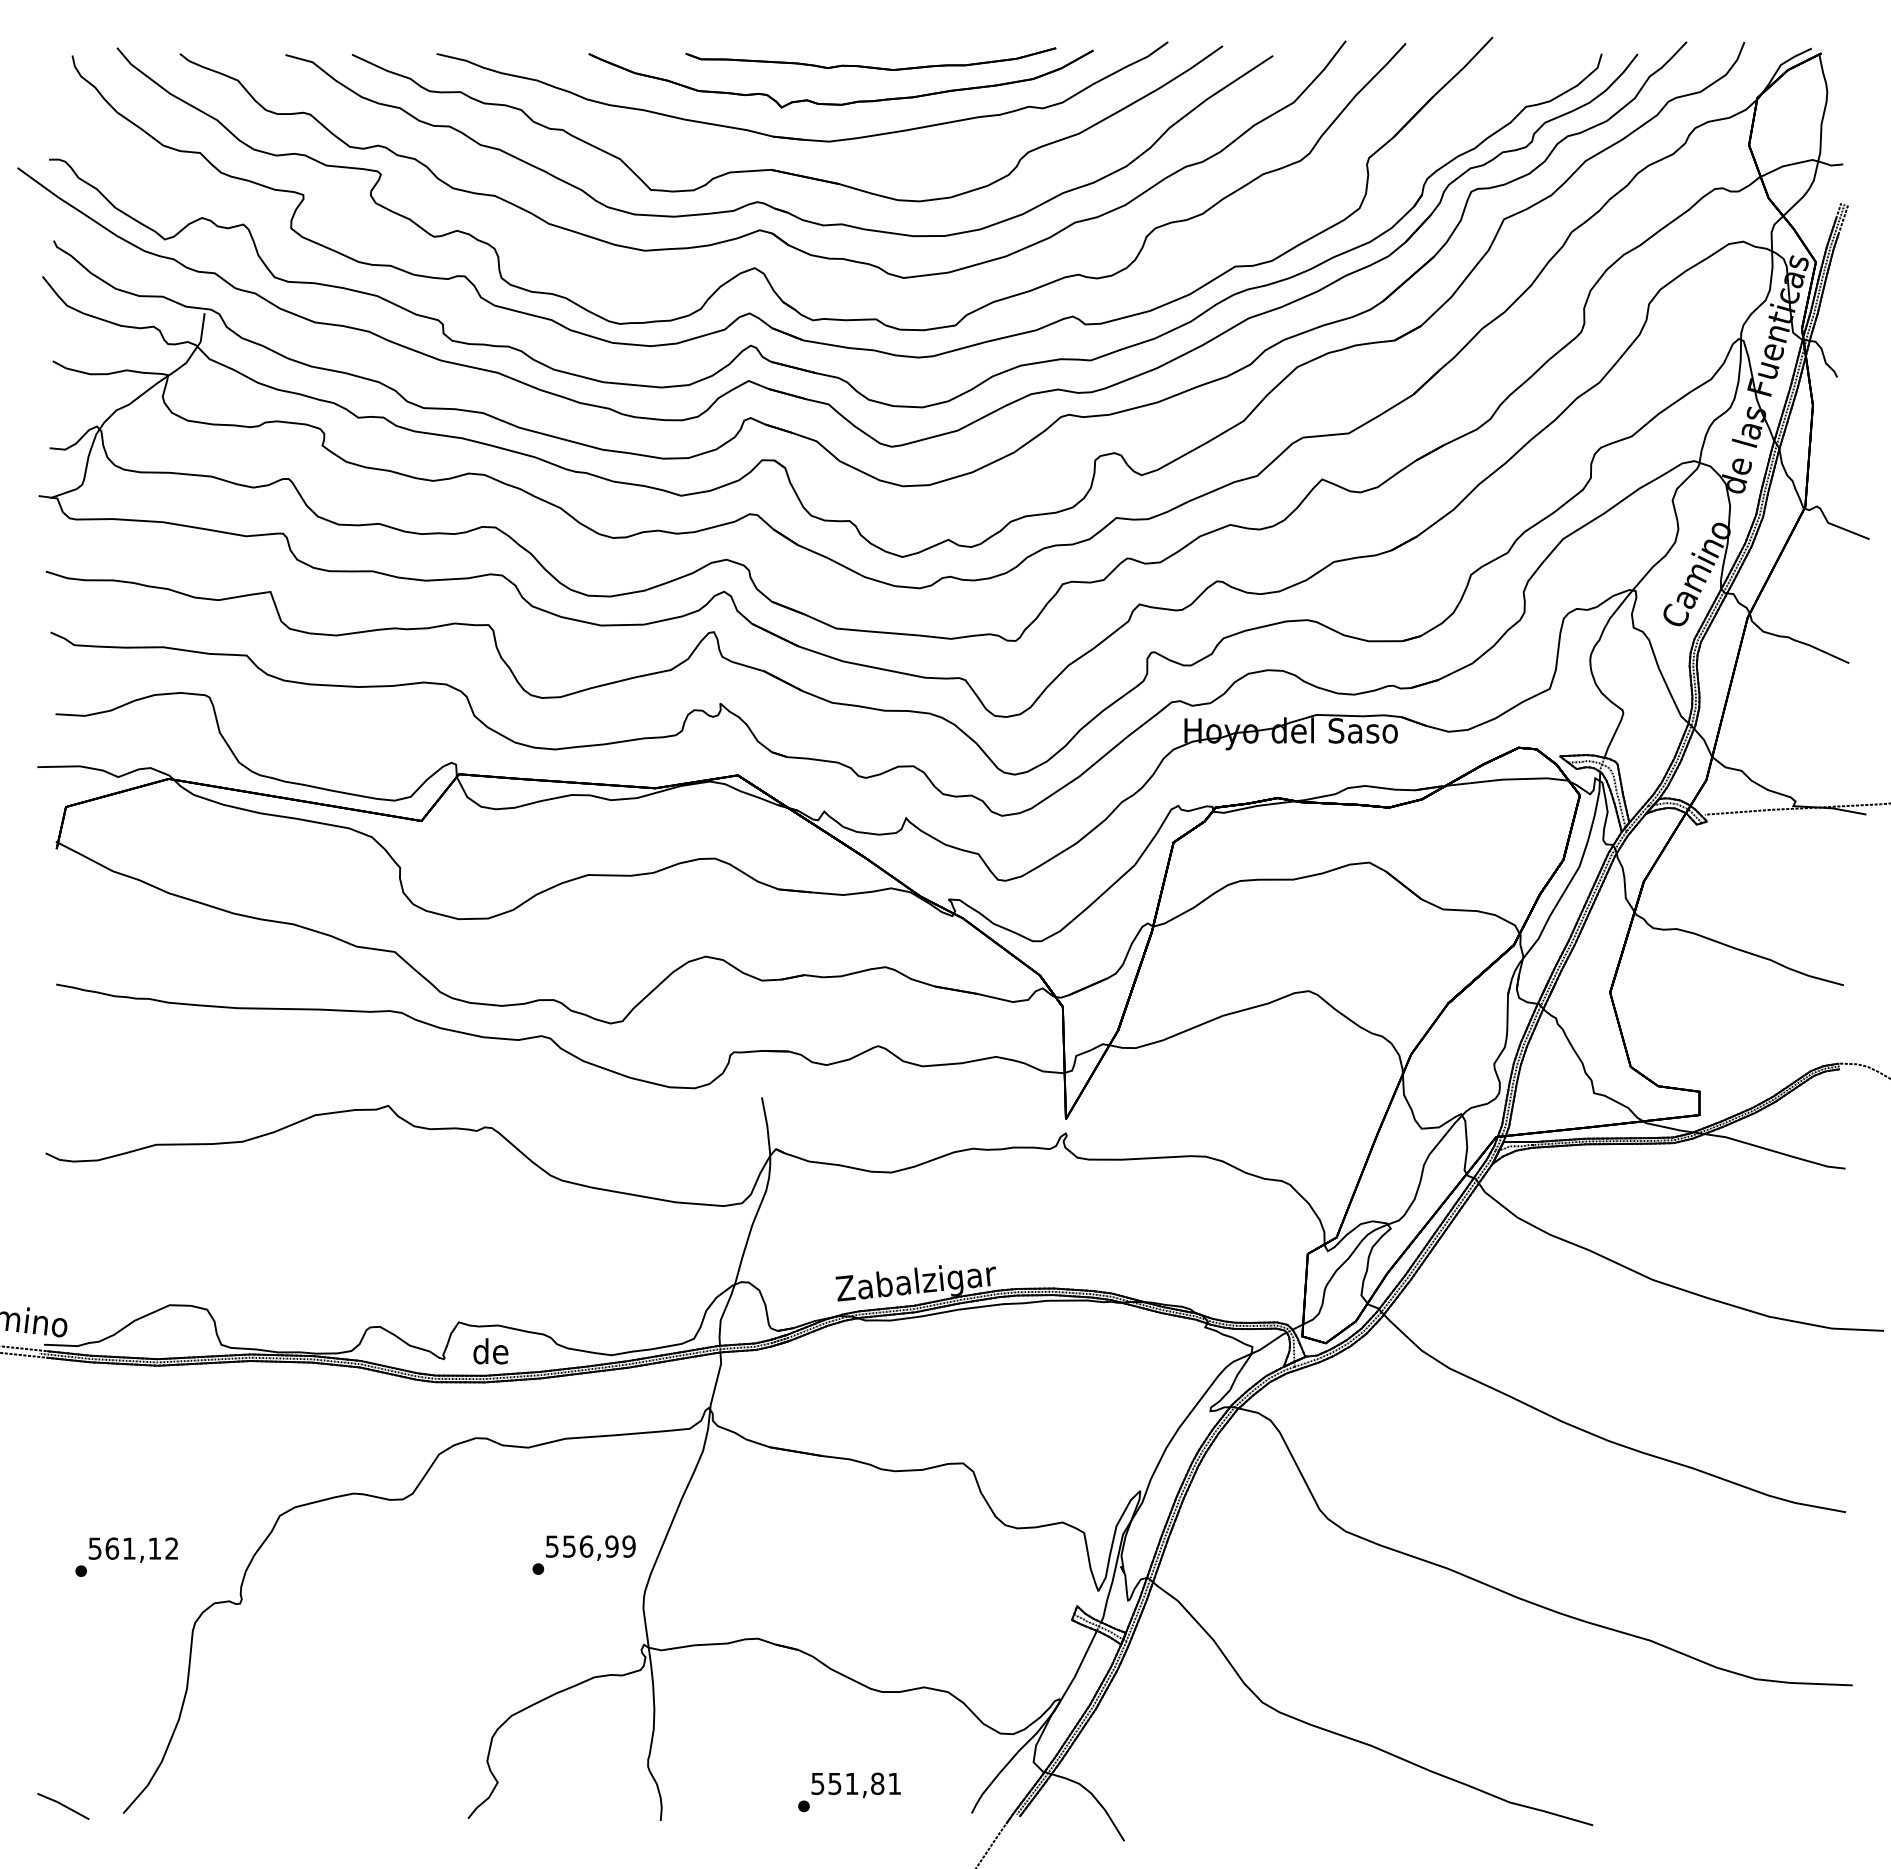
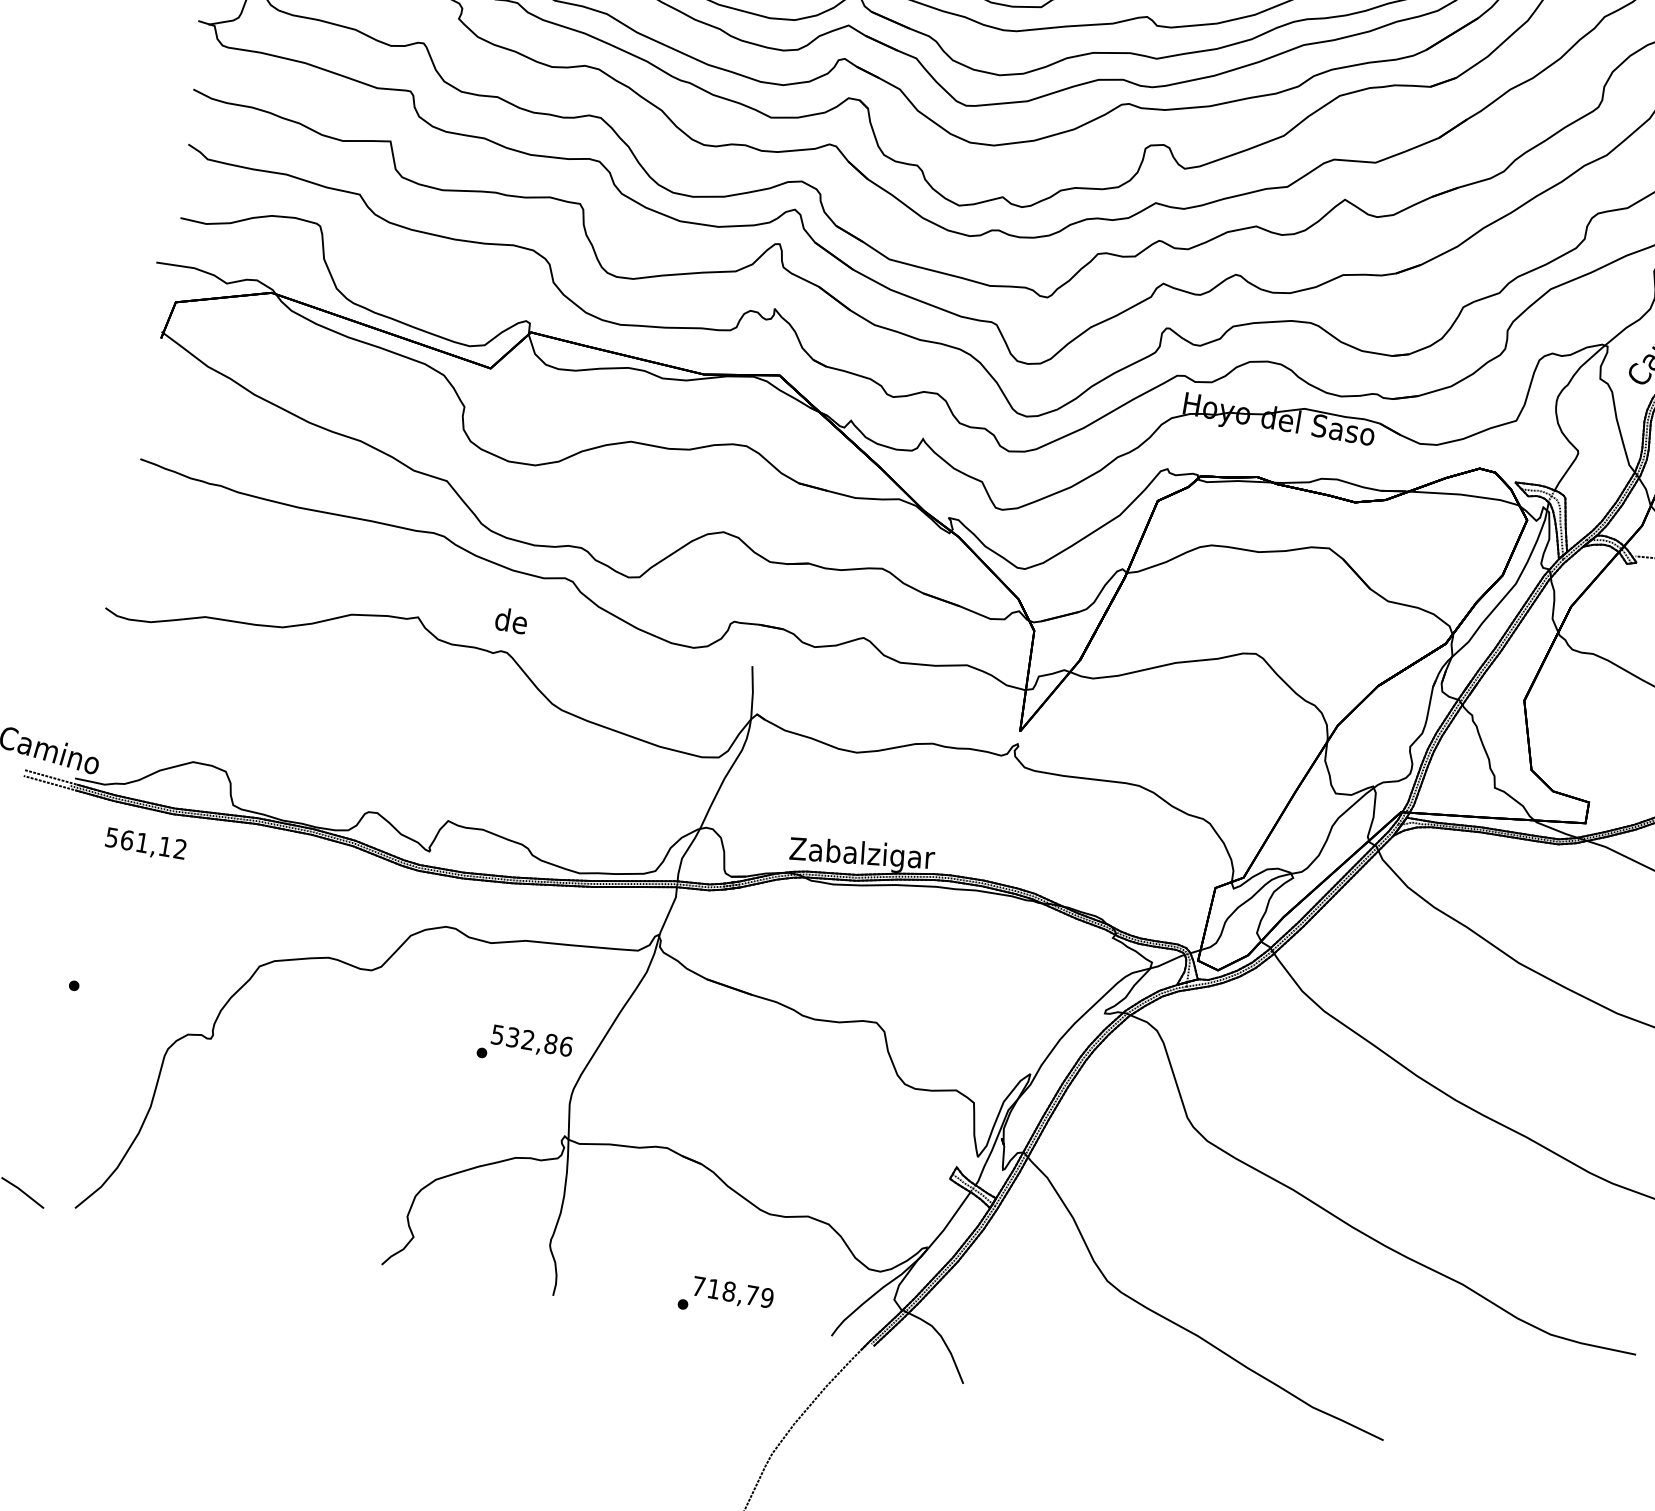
text: (490, 1351) -> (511, 620), moved
text: (599, 1546) -> (539, 1042), 556,99 -> 532,86
text: (132, 1549) -> (145, 844), moved
text: (856, 1783) -> (733, 1292), 551,81 -> 718,79

